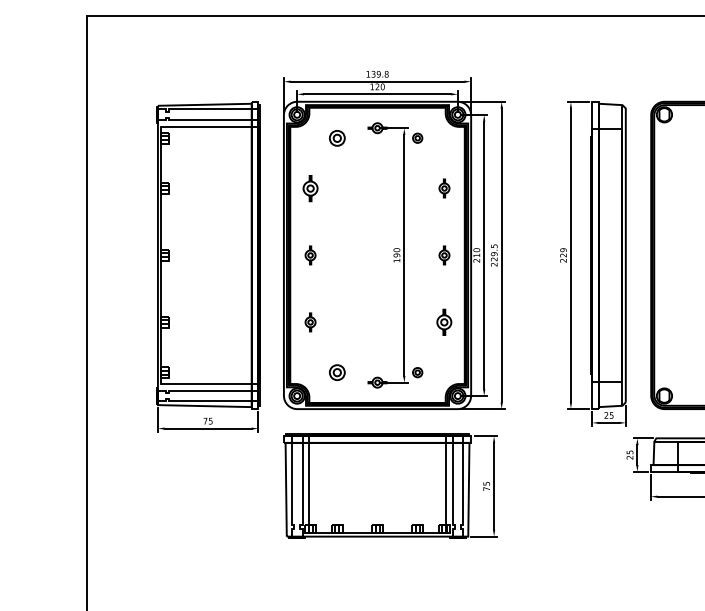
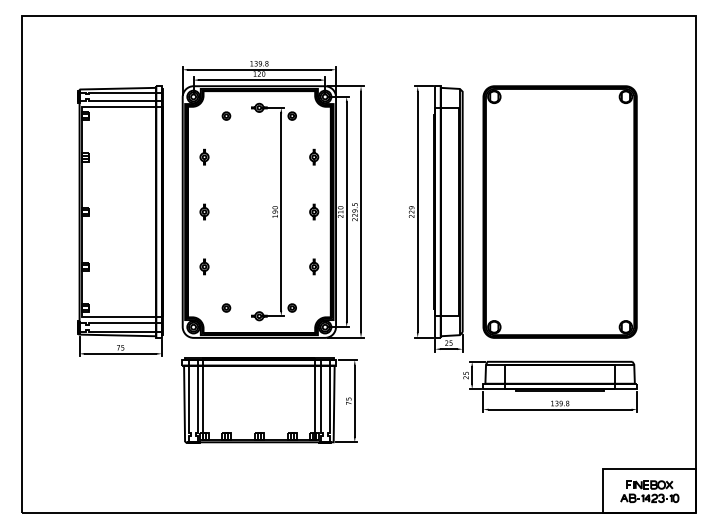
part: (337, 137) -> (226, 115), size x0.62
part: (310, 187) -> (204, 156), size x0.71
part: (444, 321) -> (314, 266), size x0.71
part: (337, 371) -> (226, 307), size x0.62

